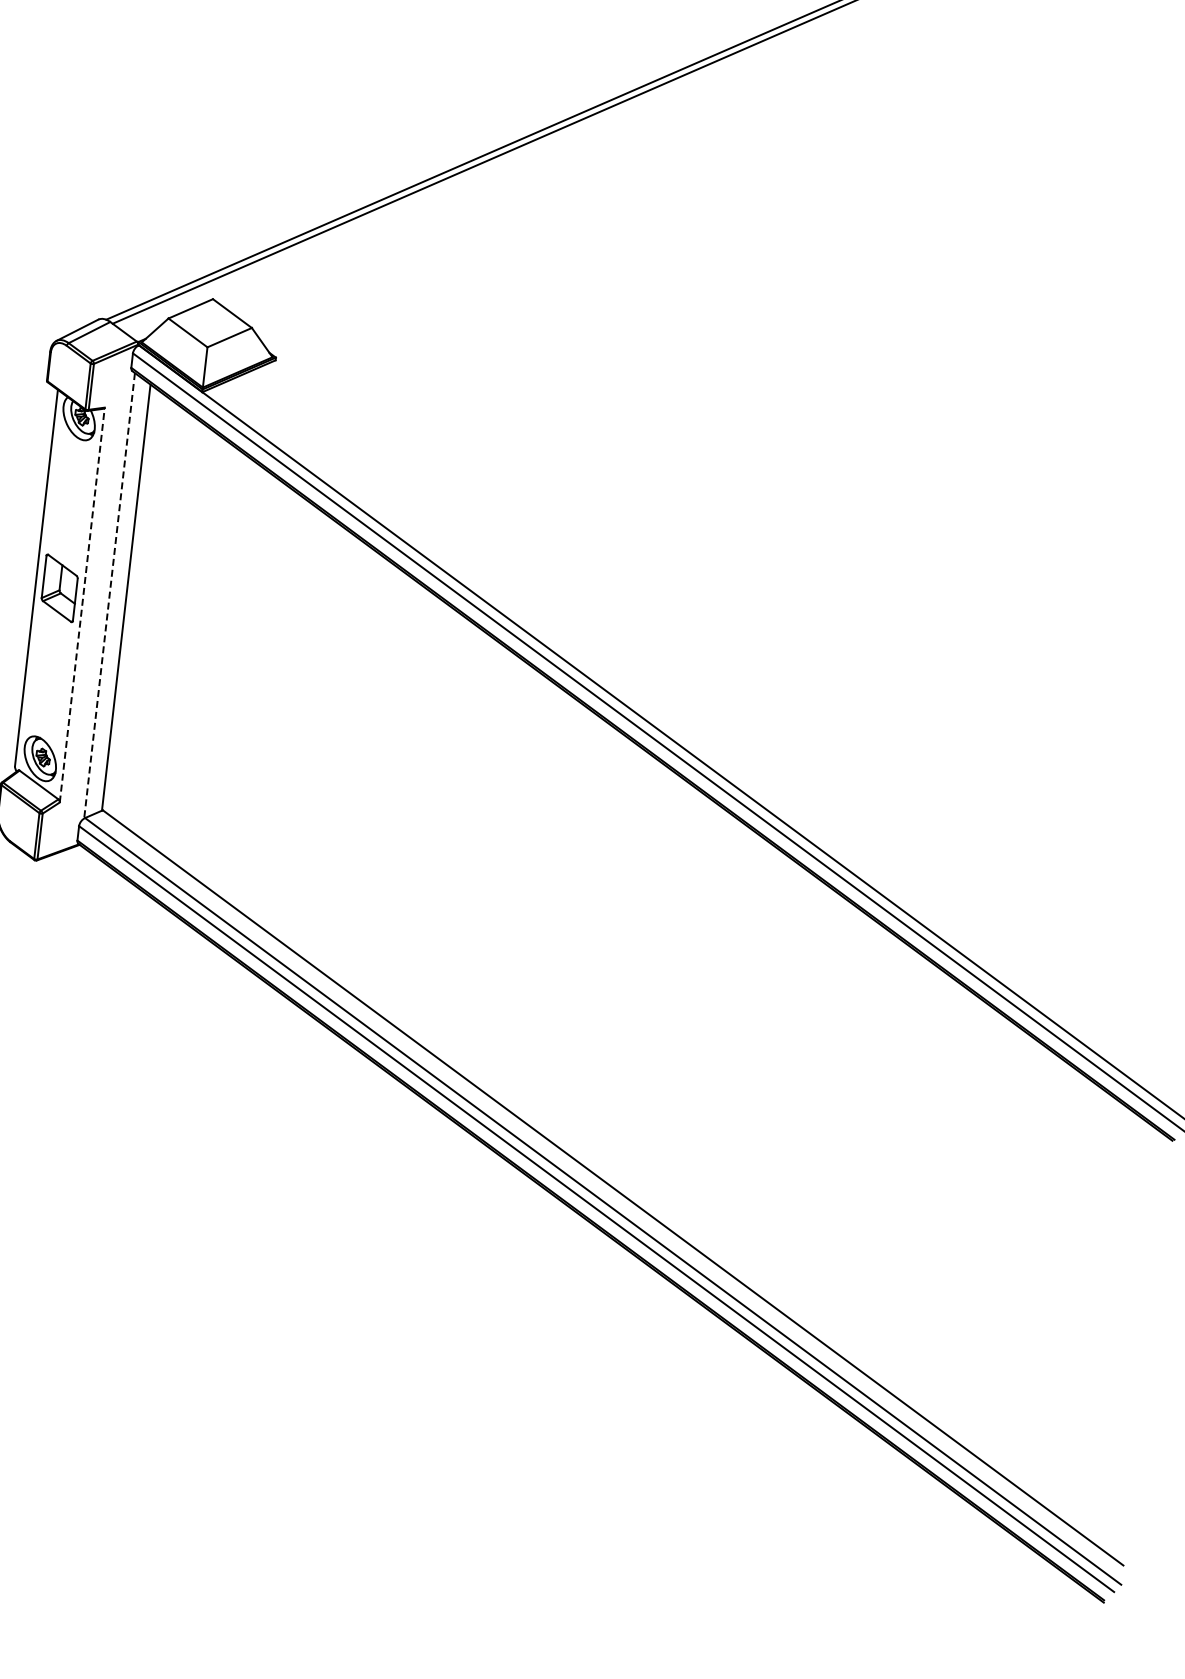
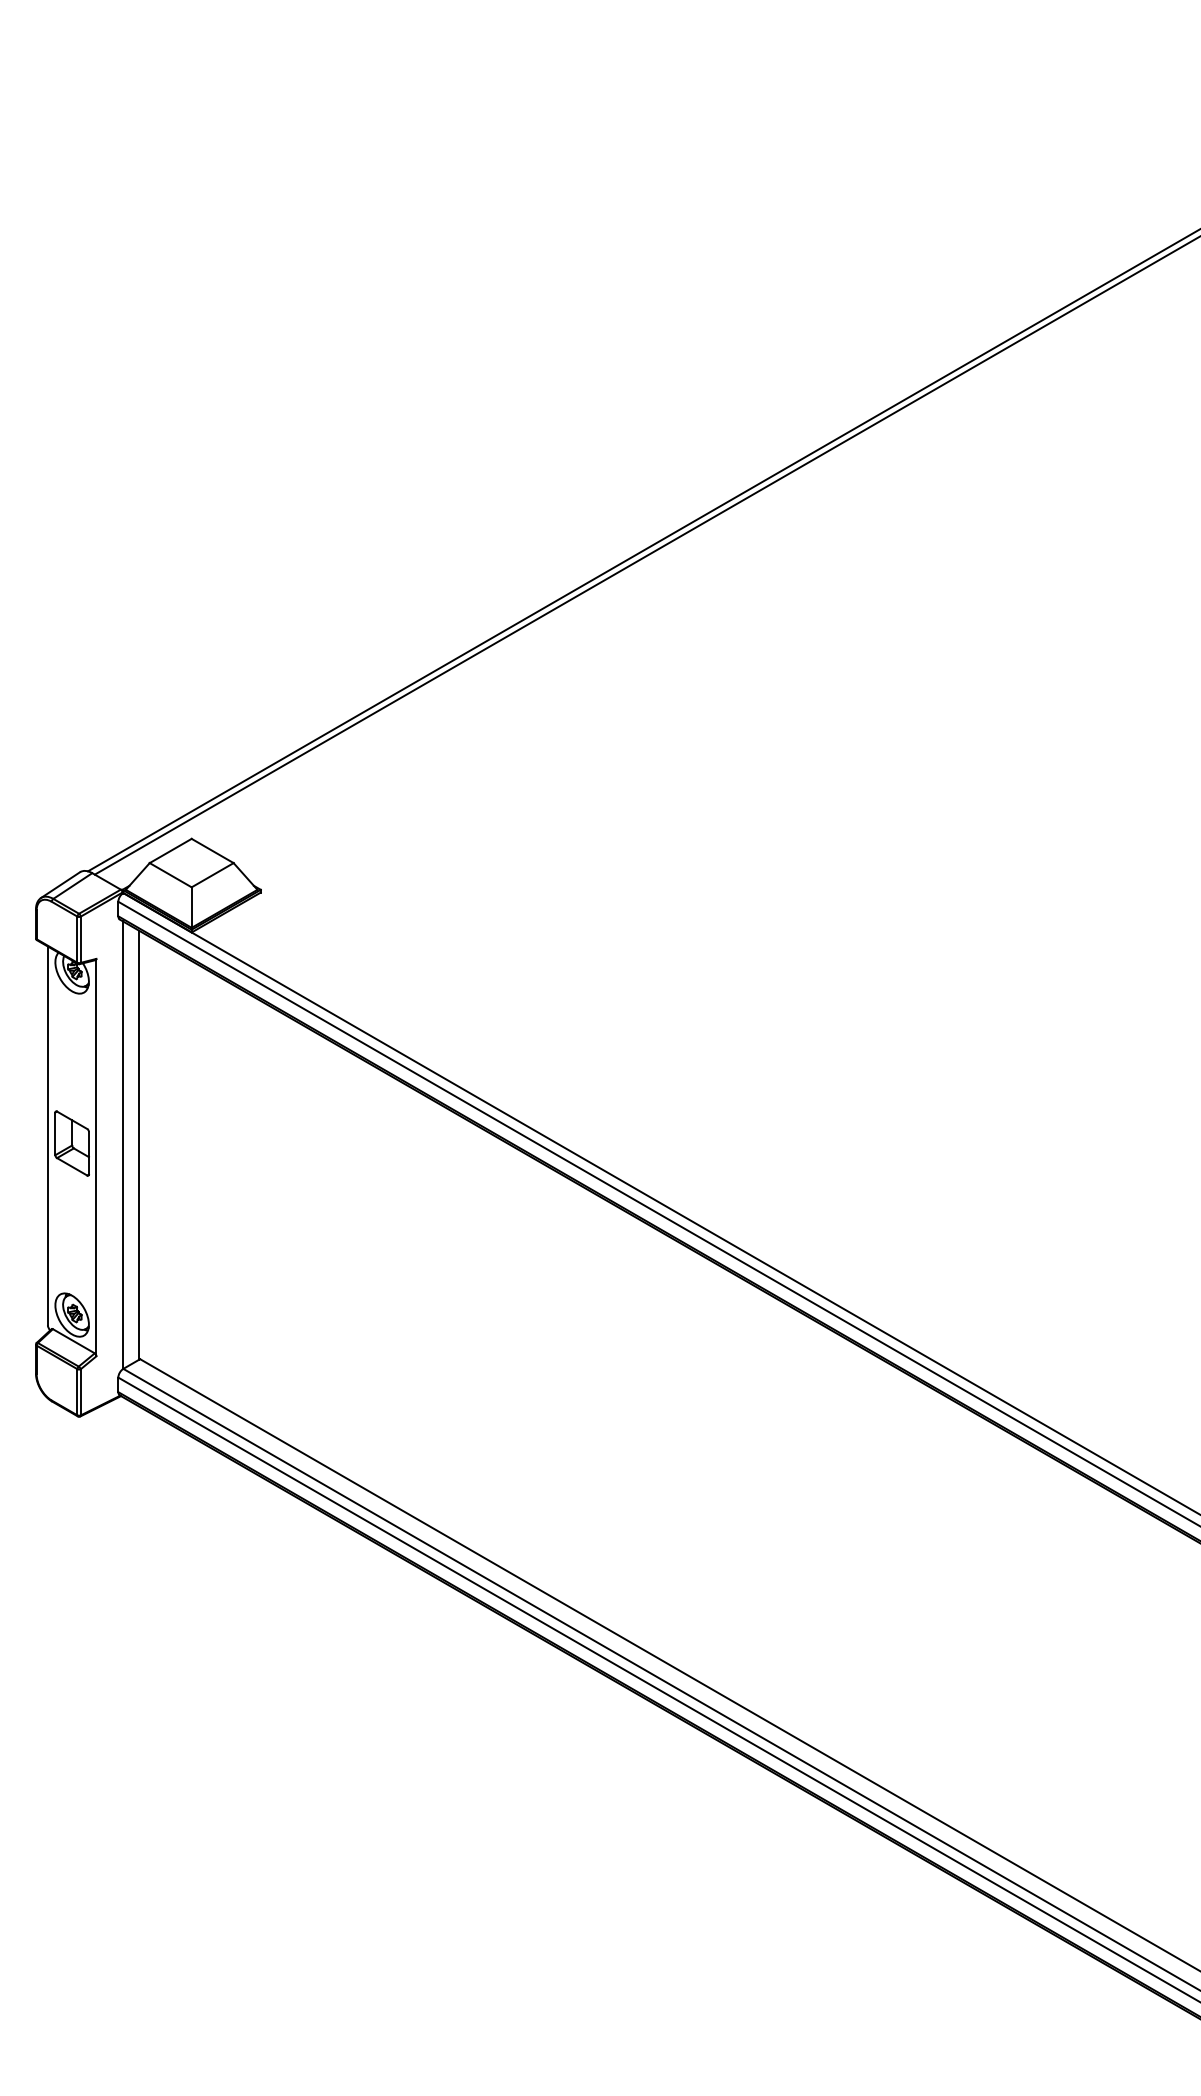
line: (109, 596) -> (122, 1145), dashed -> solid
line: (82, 604) -> (96, 1157), dashed -> solid

